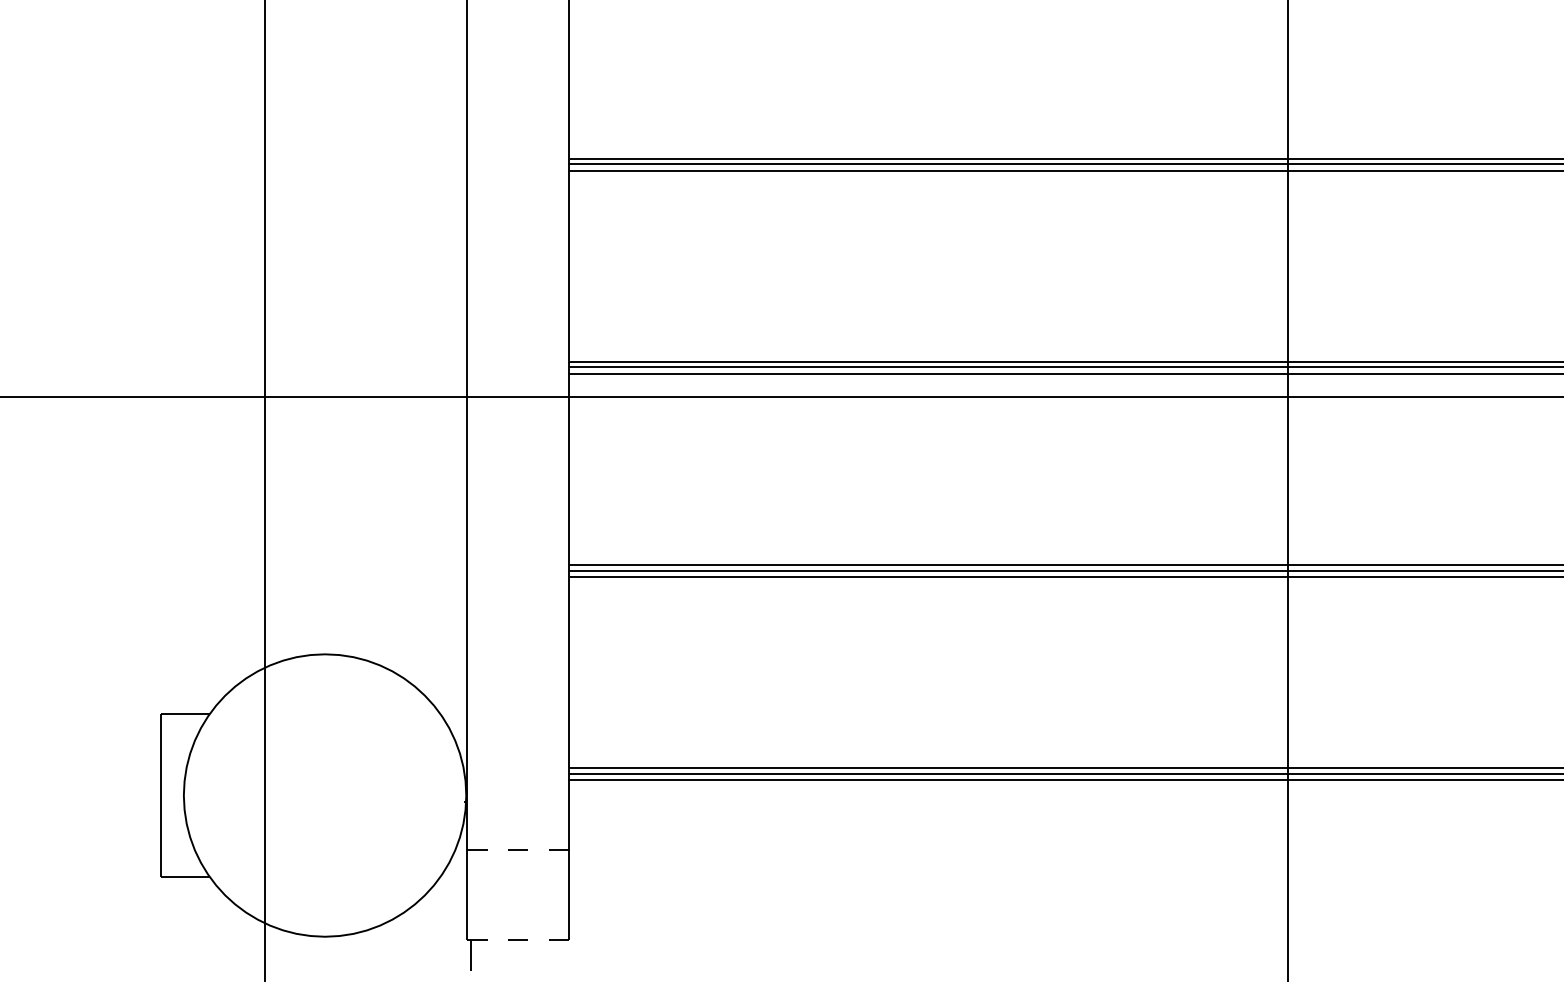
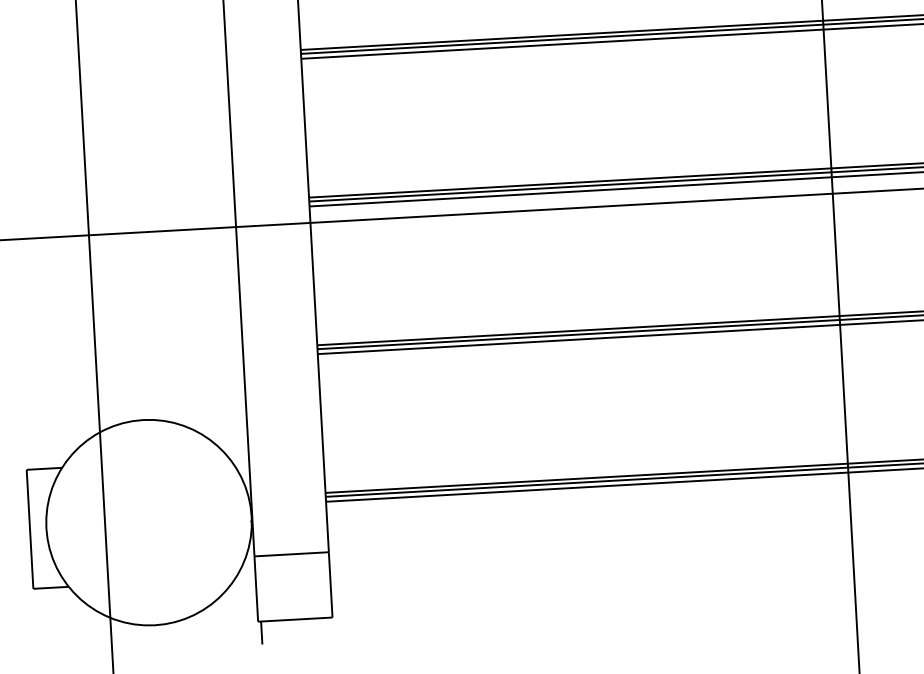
line: (518, 849) -> (291, 554), dashed -> solid
line: (518, 939) -> (295, 619), dashed -> solid

